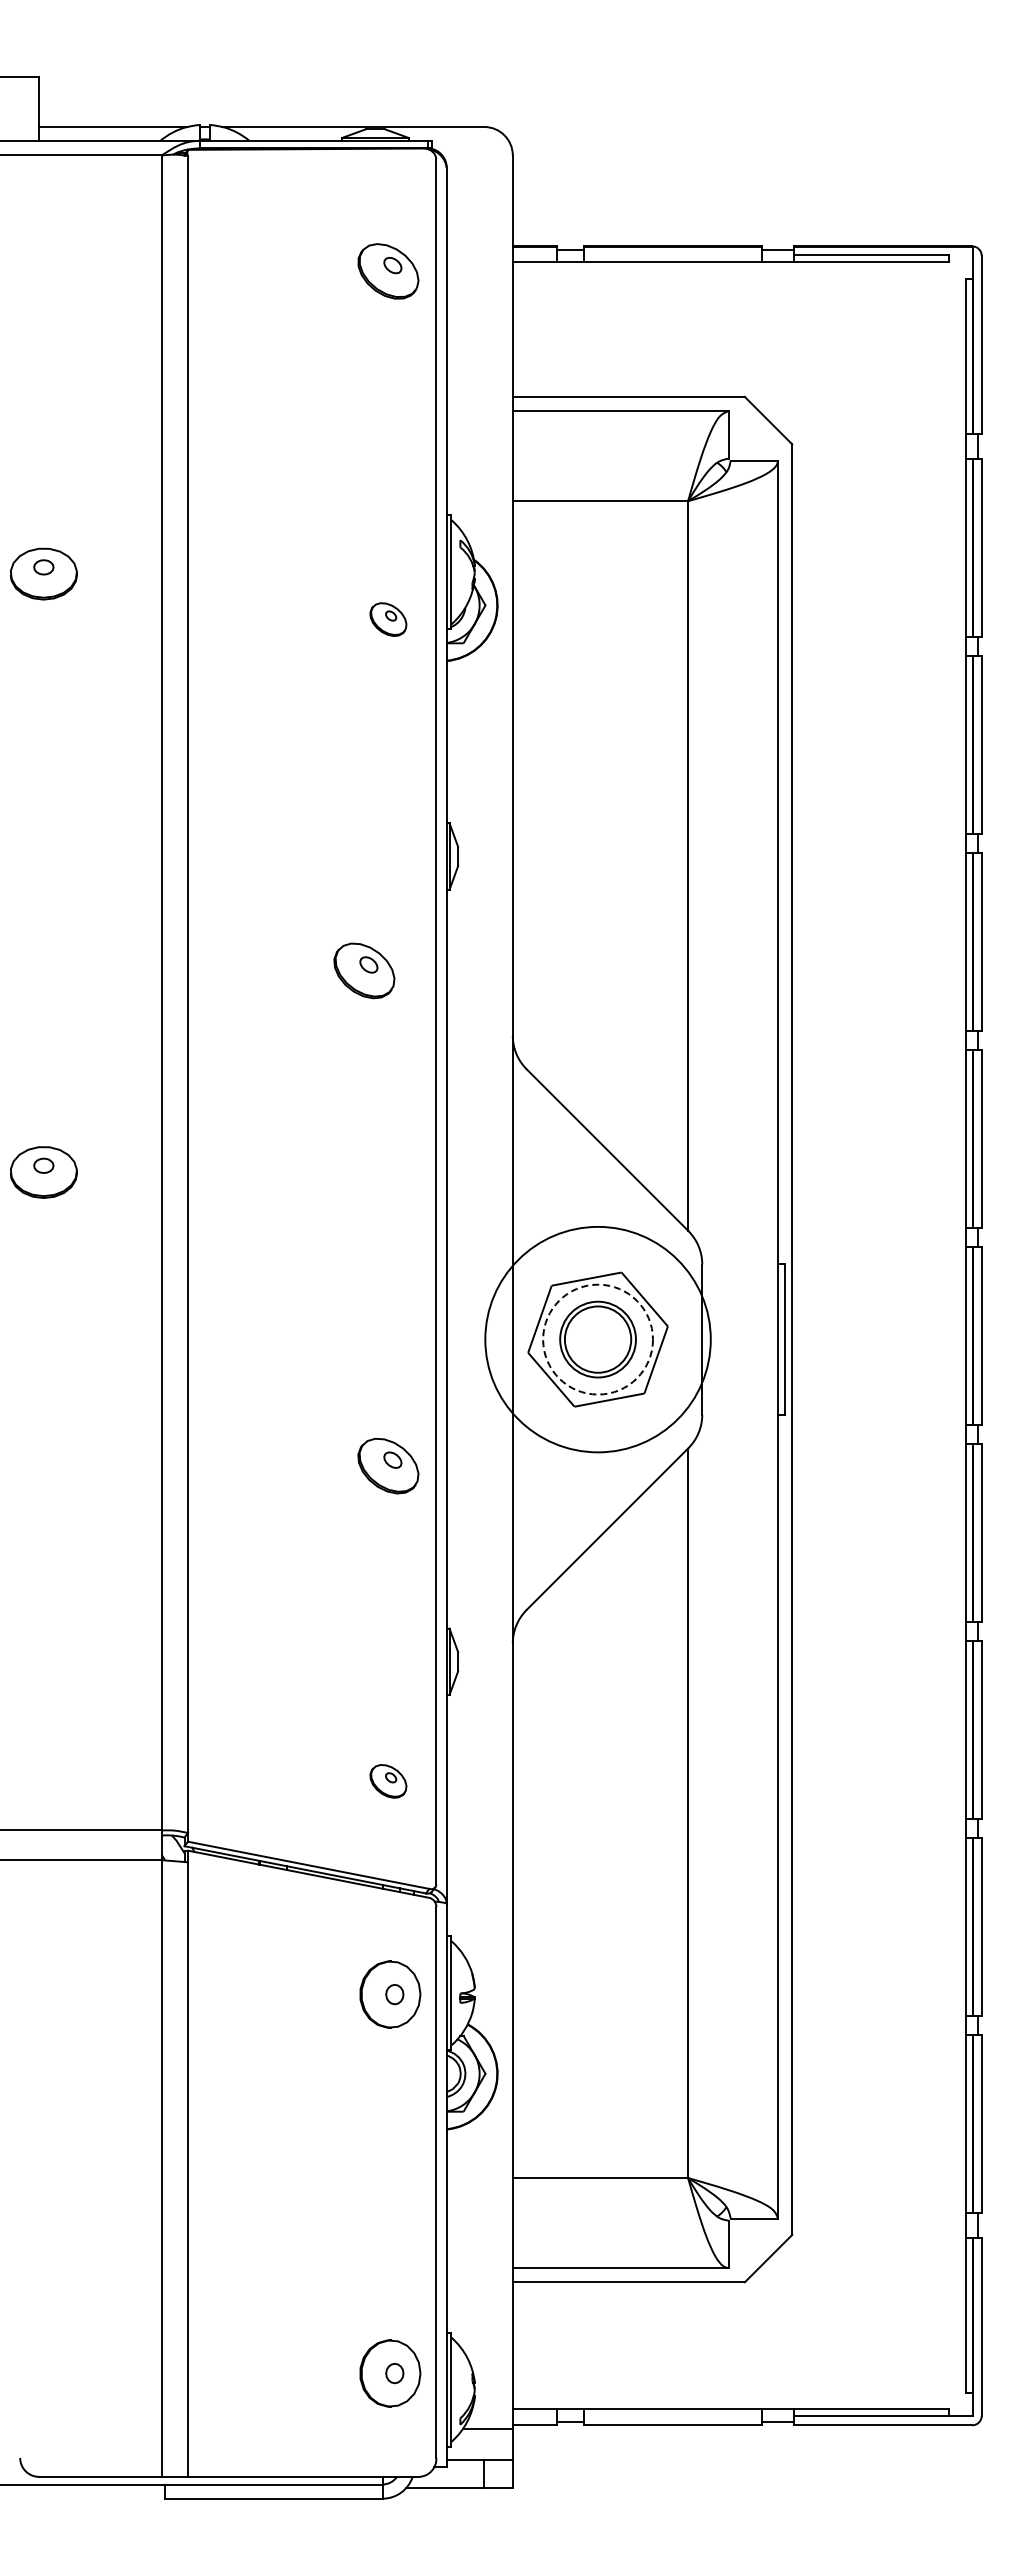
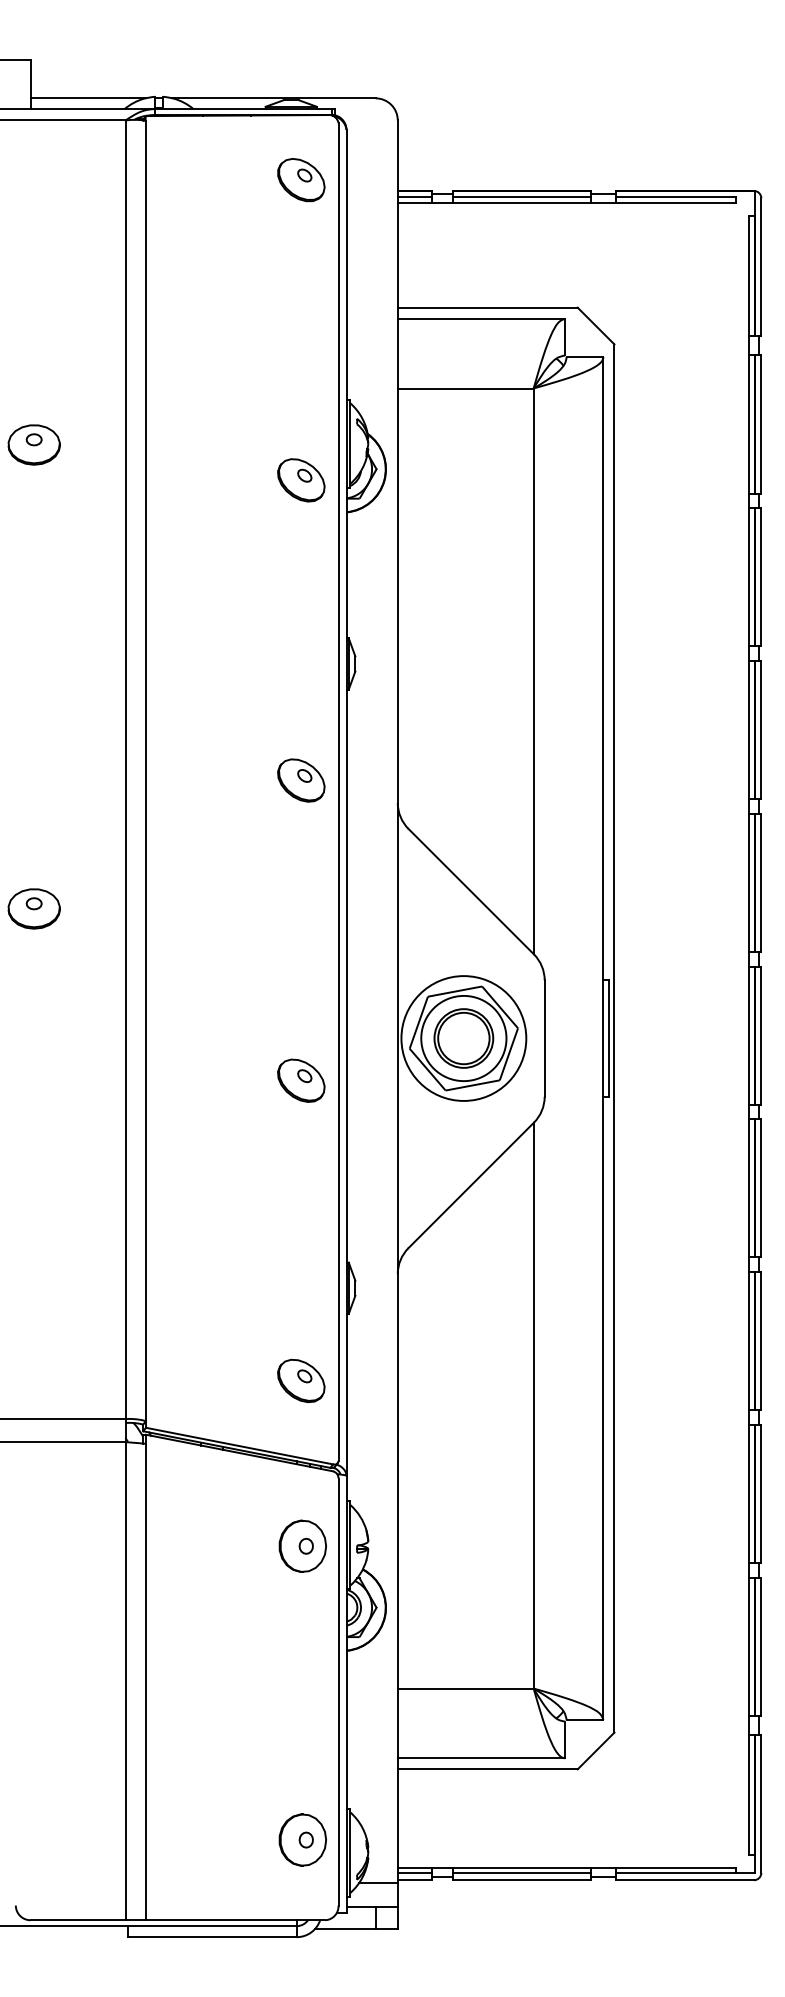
line: (534, 254) -> (414, 197), added
line: (672, 254) -> (521, 197), added
part: (388, 271) -> (301, 180), moved
part: (388, 619) -> (301, 480), size x1.67
part: (364, 970) -> (301, 780), moved
circle: (597, 1339) -> (463, 1038), size x0.71
circle: (598, 1339) -> (464, 1038), dashed -> solid
part: (388, 1465) -> (301, 1080), moved
part: (388, 1781) -> (301, 1381), size x1.67
line: (534, 2416) -> (414, 1873), added
line: (672, 2416) -> (521, 1873), added

